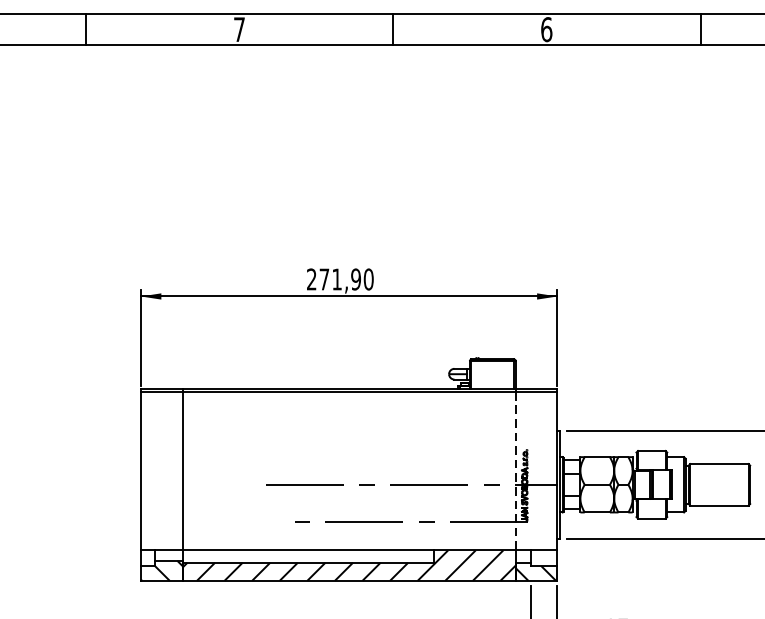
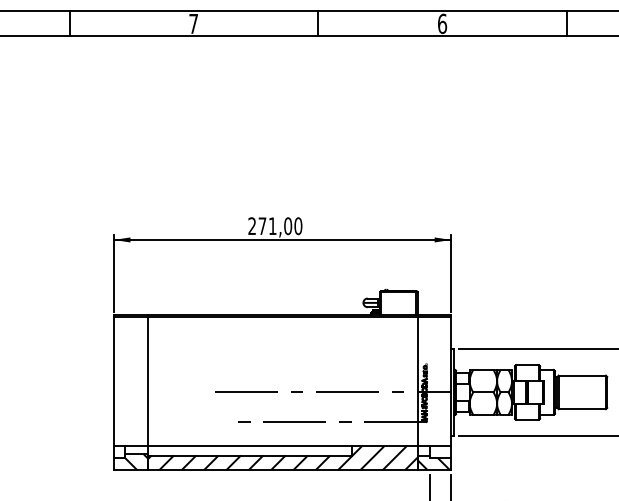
text: (355, 279) -> (287, 226), 271,90 -> 271,00
line: (515, 471) -> (417, 381), dashed -> solid

